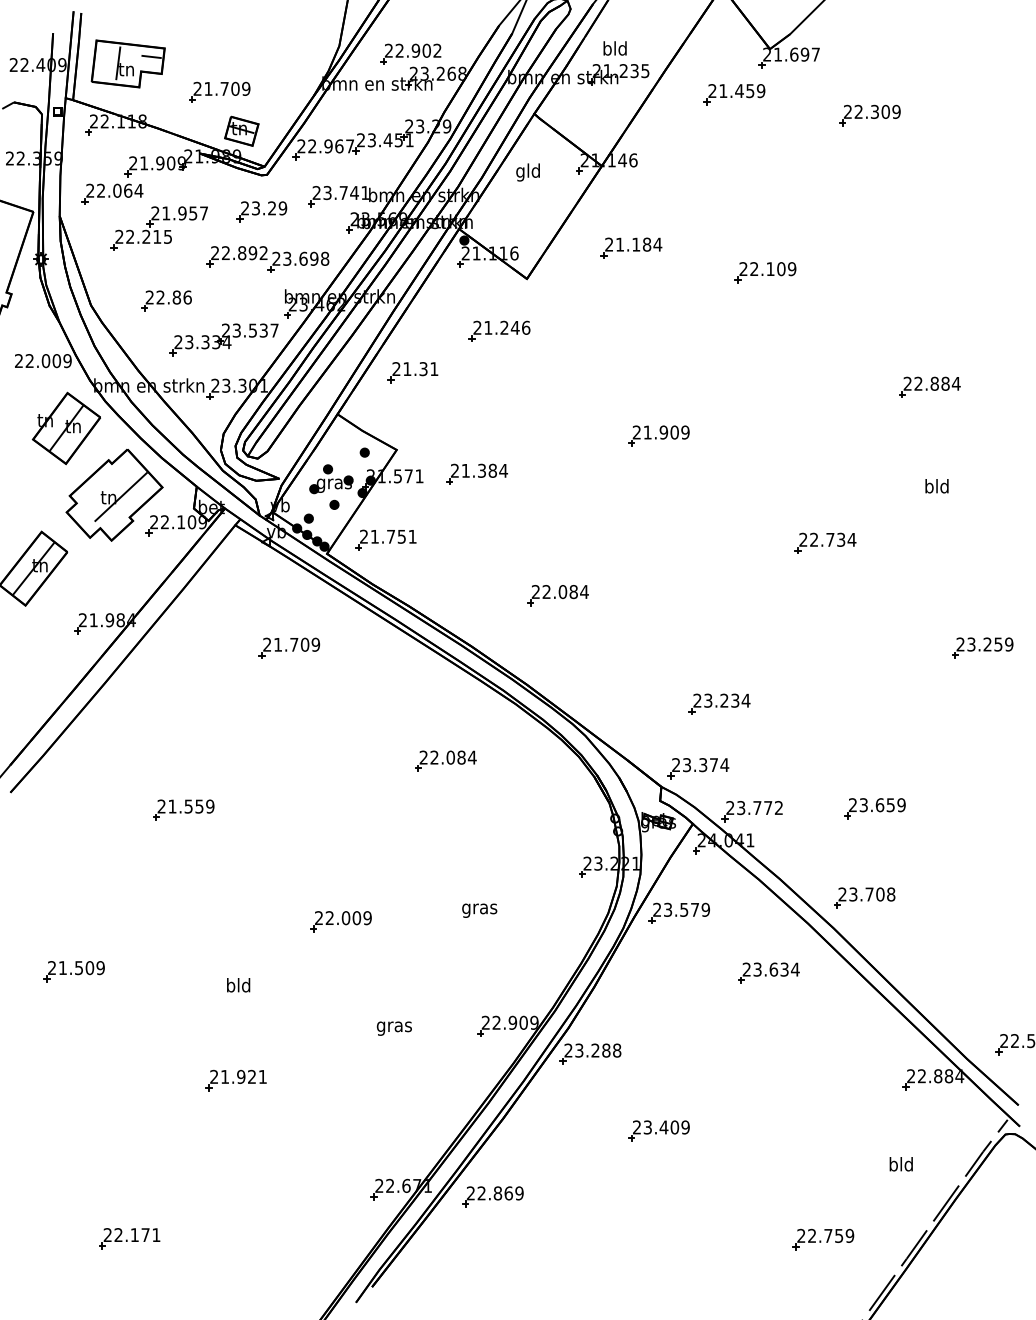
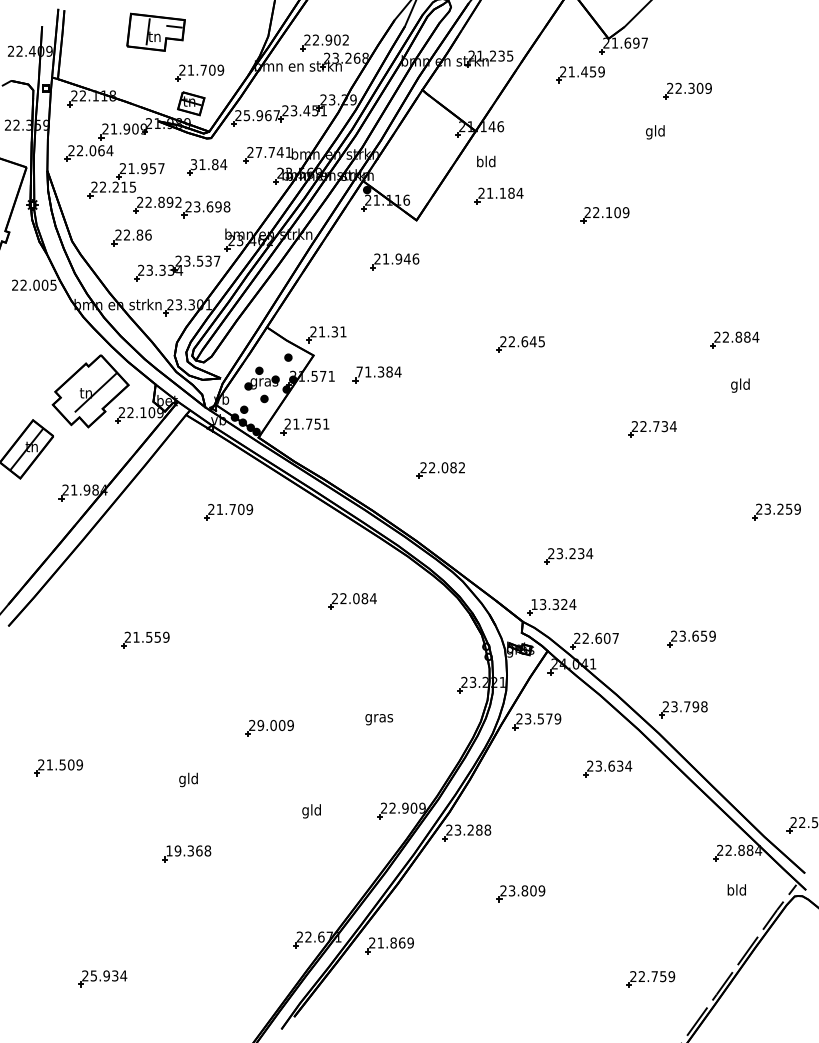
text: (614, 48) -> (485, 161), moved
part: (127, 63) -> (155, 31), moved
part: (219, 91) -> (199, 72), moved
text: (312, 146) -> (247, 115), 22.967 -> 25.967
text: (527, 172) -> (654, 132), moved
text: (327, 193) -> (258, 152), 23.741 -> 27.741
text: (264, 208) -> (209, 164), 23.29 -> 31.84
part: (267, 259) -> (181, 207), moved
text: (504, 327) -> (398, 258), 21.246 -> 21.946
text: (67, 360) -> (53, 284), 22.009 -> 22.005
part: (412, 372) -> (326, 334), moved
part: (929, 386) -> (734, 339), moved
part: (65, 428) -> (51, 338), removed
text: (666, 432) -> (526, 341), 21.909 -> 22.645
text: (454, 470) -> (359, 371), 21.384 -> 71.384
text: (928, 488) -> (733, 385), bld -> gld
text: (584, 591) -> (462, 467), 22.084 -> 22.082
text: (694, 764) -> (548, 604), 23.374 -> 13.324
text: (759, 808) -> (600, 638), 23.772 -> 22.607
text: (880, 894) -> (695, 706), 23.708 -> 23.798
text: (329, 918) -> (260, 725), 22.009 -> 29.009
text: (230, 987) -> (182, 780), bld -> gld
text: (393, 1026) -> (311, 811), gras -> gld
text: (238, 1076) -> (188, 850), 21.921 -> 19.368
text: (663, 1127) -> (524, 890), 23.409 -> 23.809
text: (900, 1164) -> (736, 890), moved
text: (481, 1193) -> (380, 943), 22.869 -> 21.869
text: (137, 1235) -> (108, 976), 22.171 -> 25.934

